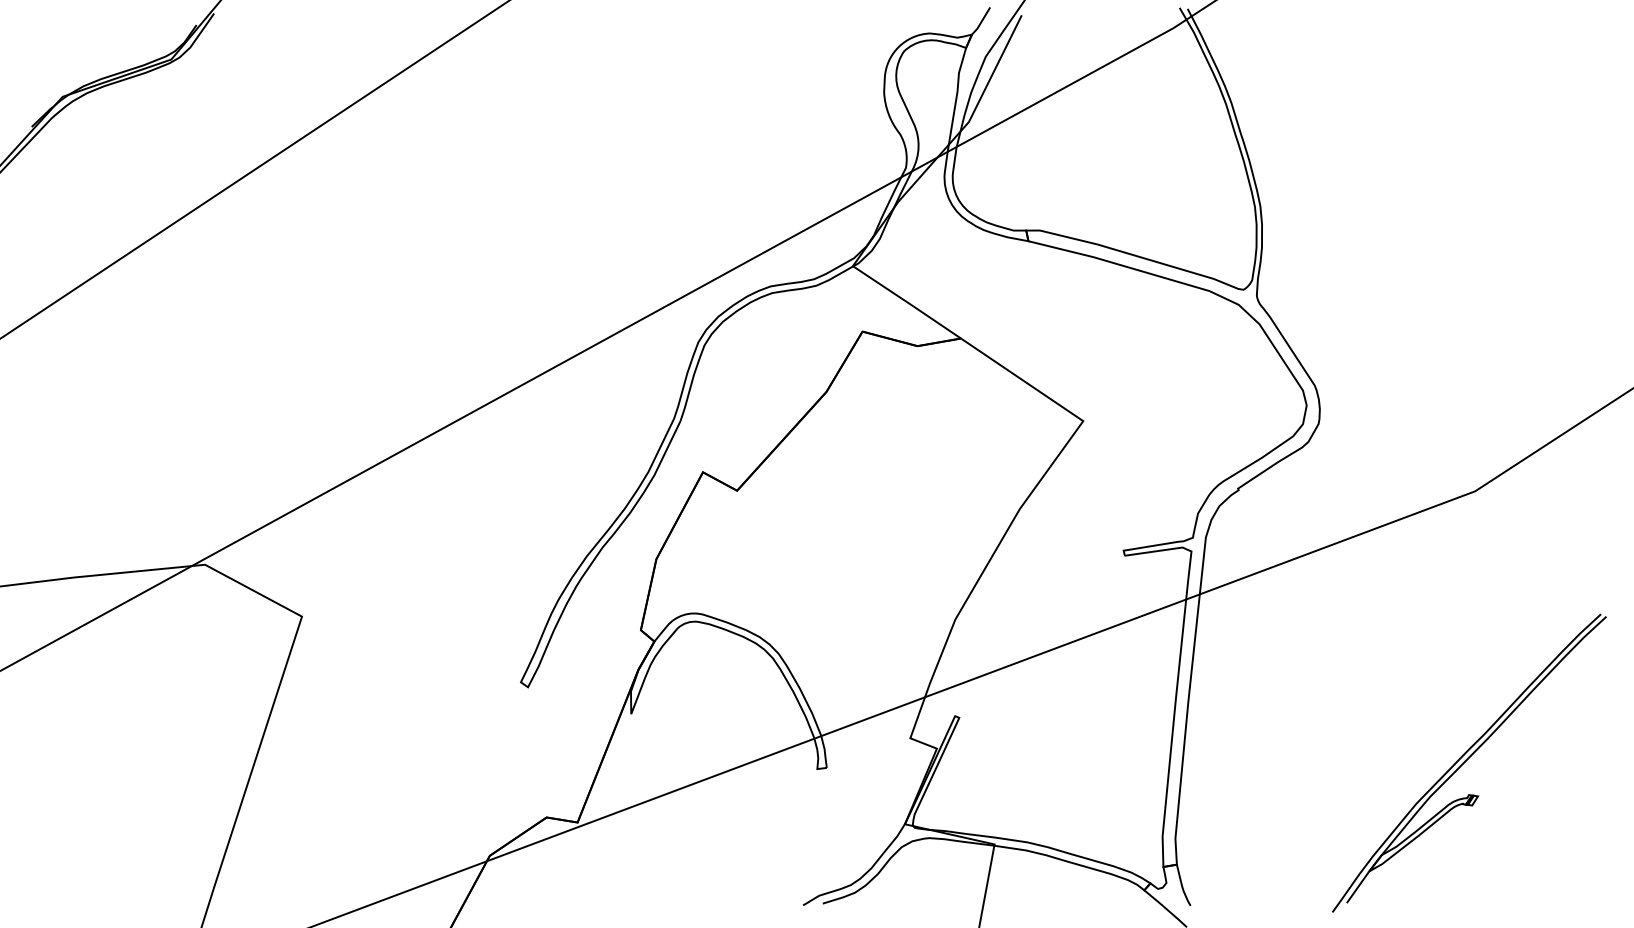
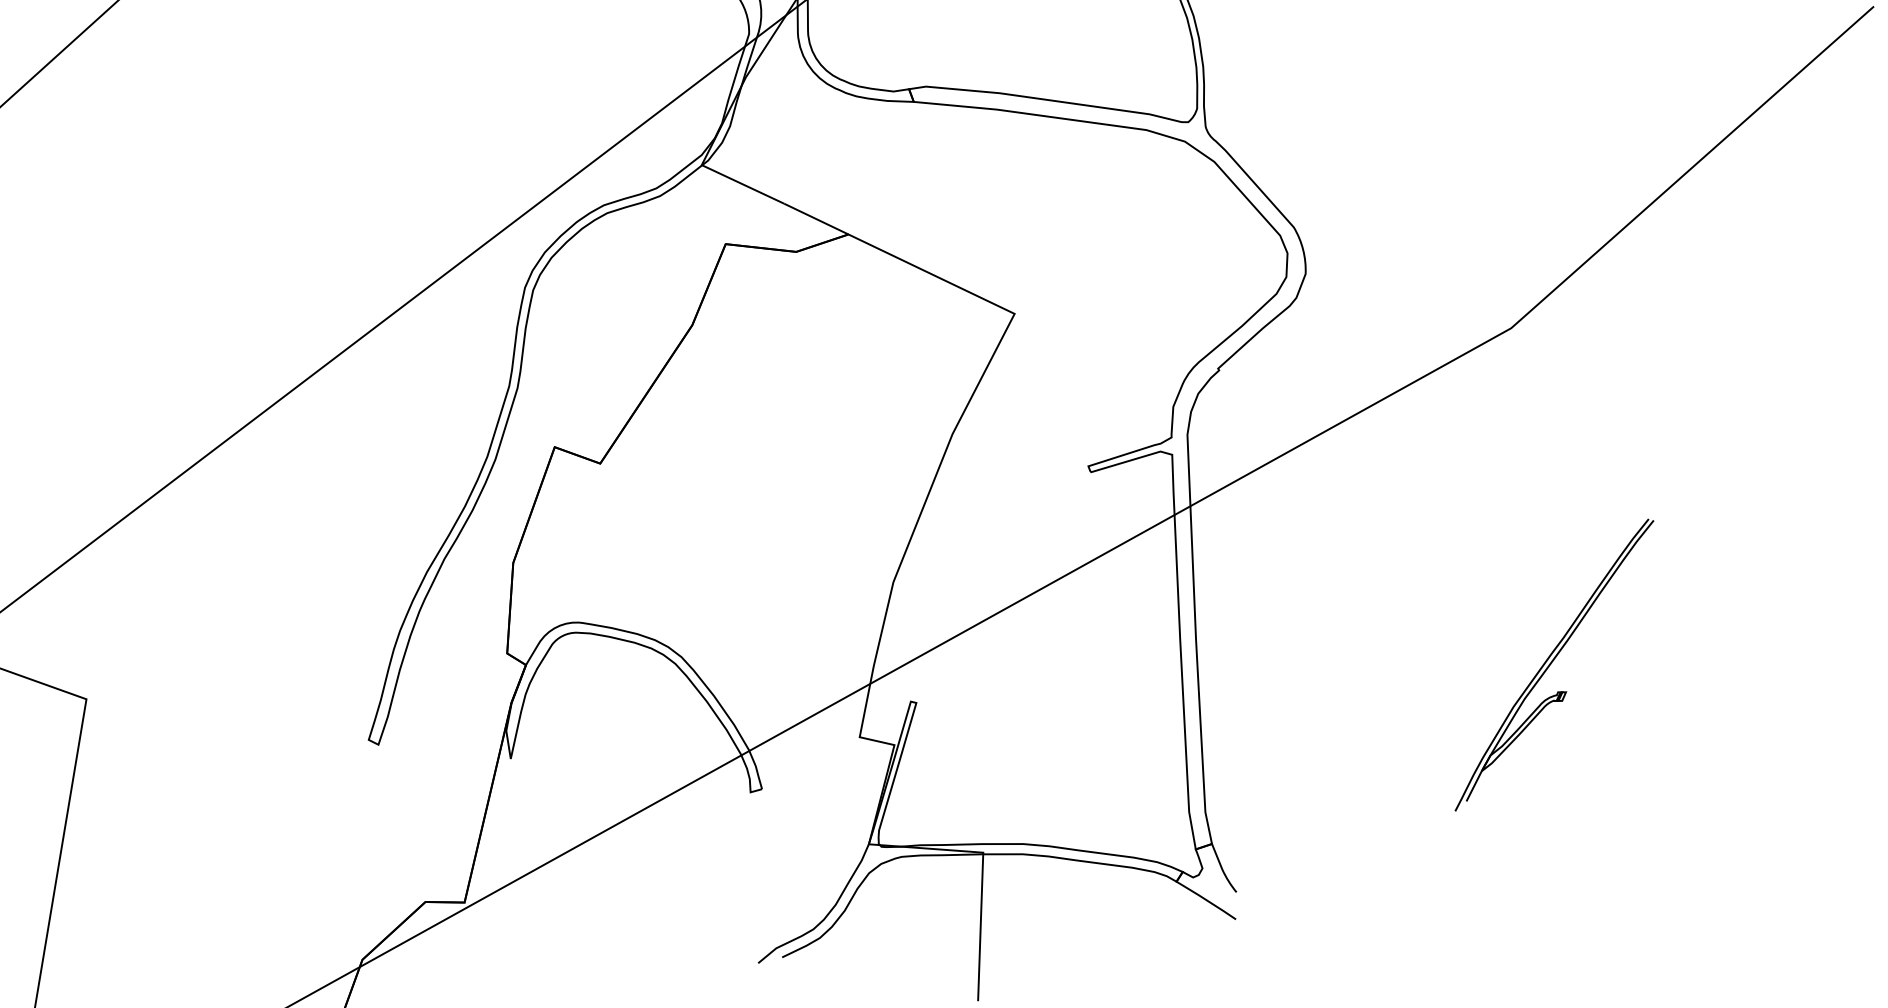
part: (1469, 762) -> (1554, 663), size x0.7

